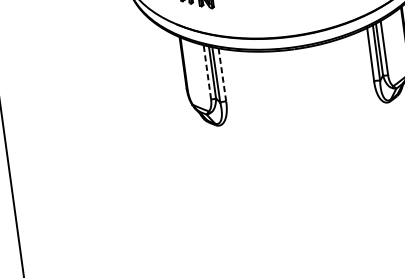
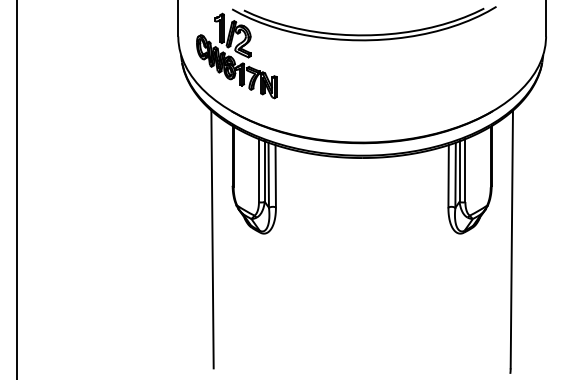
line: (206, 72) -> (258, 170), dashed -> solid
line: (222, 75) -> (275, 176), dashed -> solid
line: (175, 136) -> (212, 239), added

